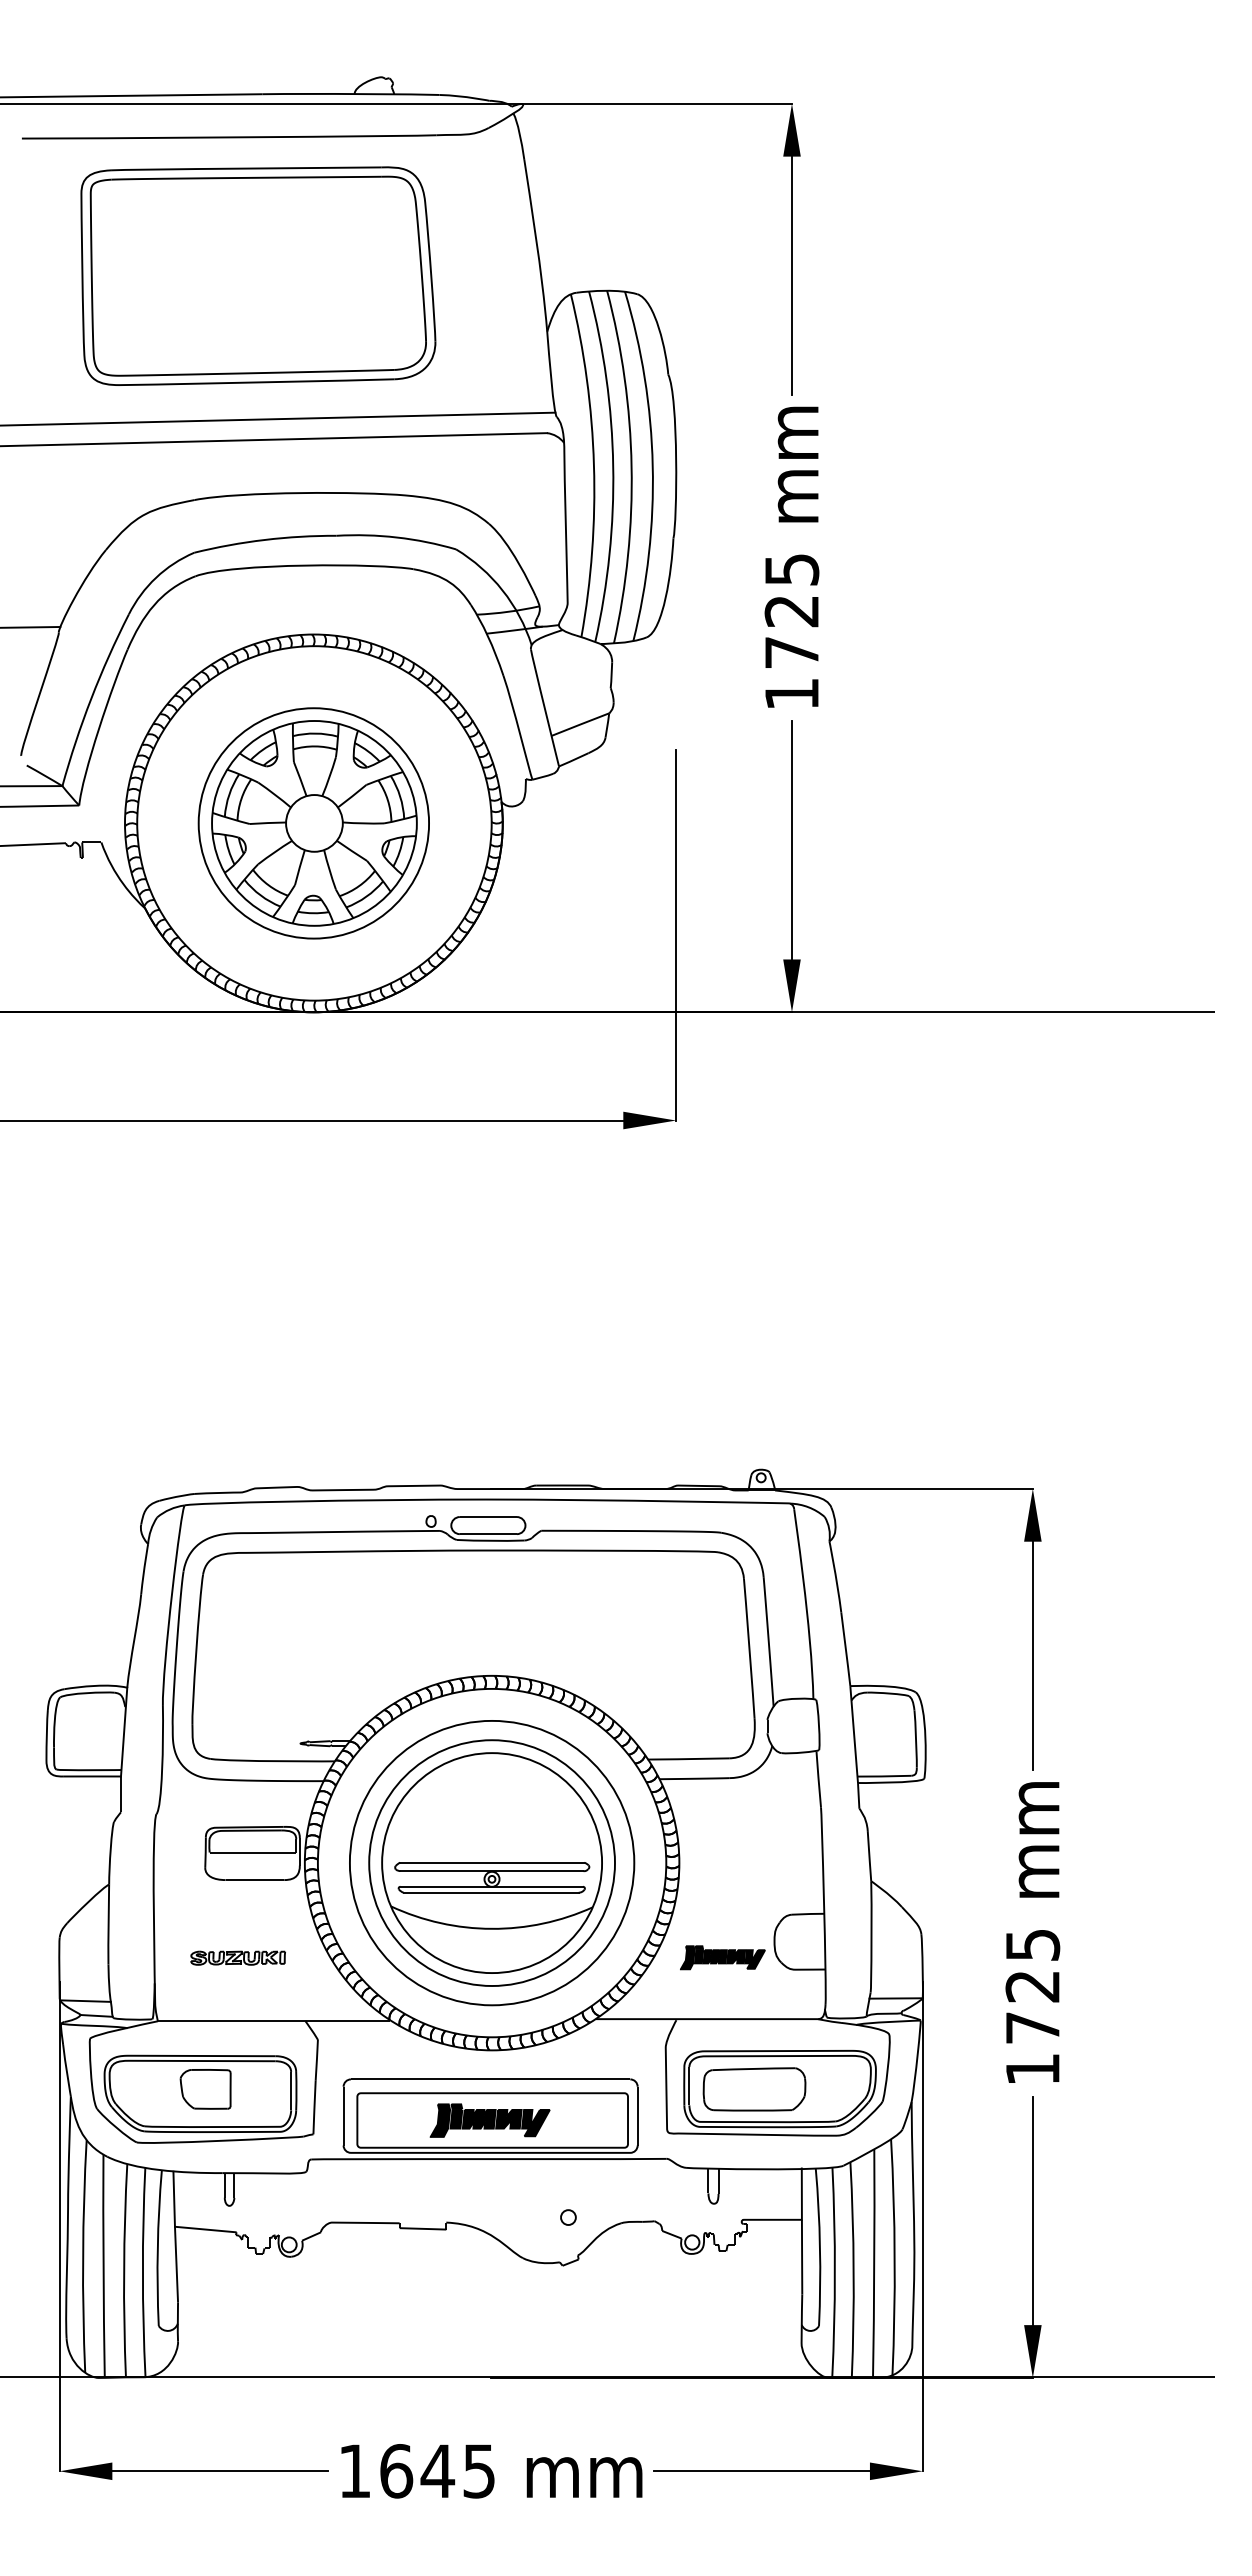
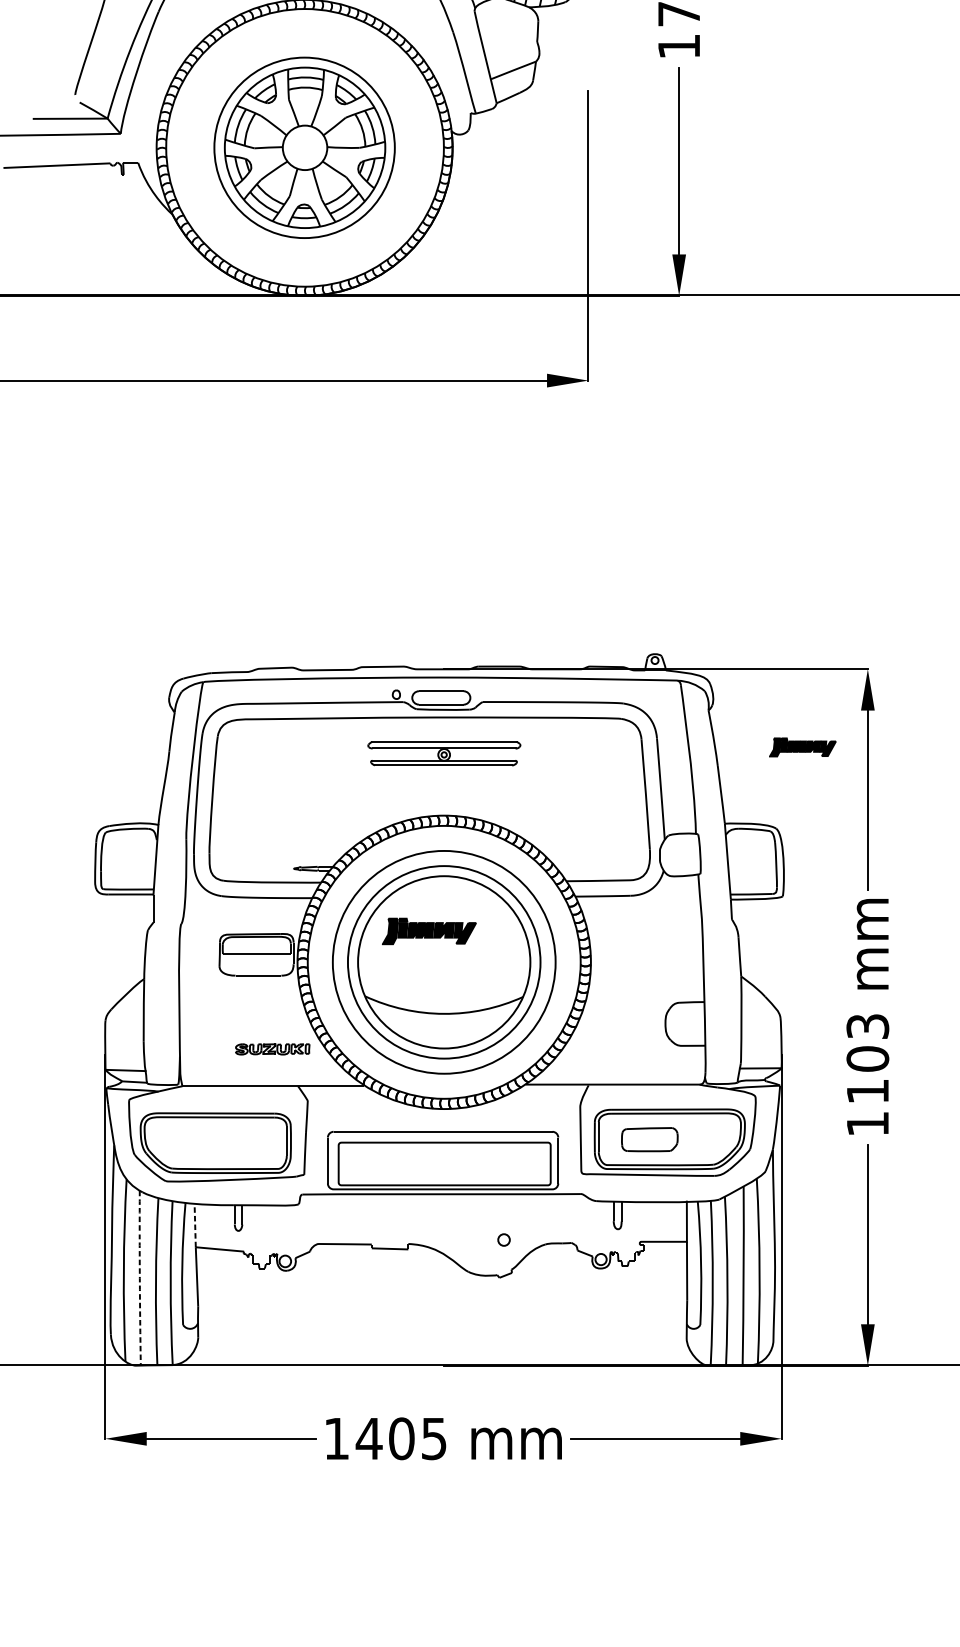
part: (492, 1877) -> (444, 753), moved
part: (237, 1957) -> (272, 1048), moved
part: (722, 1957) -> (802, 747), moved
text: (1032, 1986) -> (867, 1059), 1725 -> 1103
part: (205, 2089) -> (219, 1139), removed
part: (754, 2089) -> (649, 1139), size x0.7
part: (489, 2120) -> (428, 931), moved
line: (174, 2199) -> (195, 1225), solid -> dashed
arc: (103, 2266) -> (139, 1278), solid -> dashed
text: (417, 2471) -> (385, 1438), 1645 -> 1405

